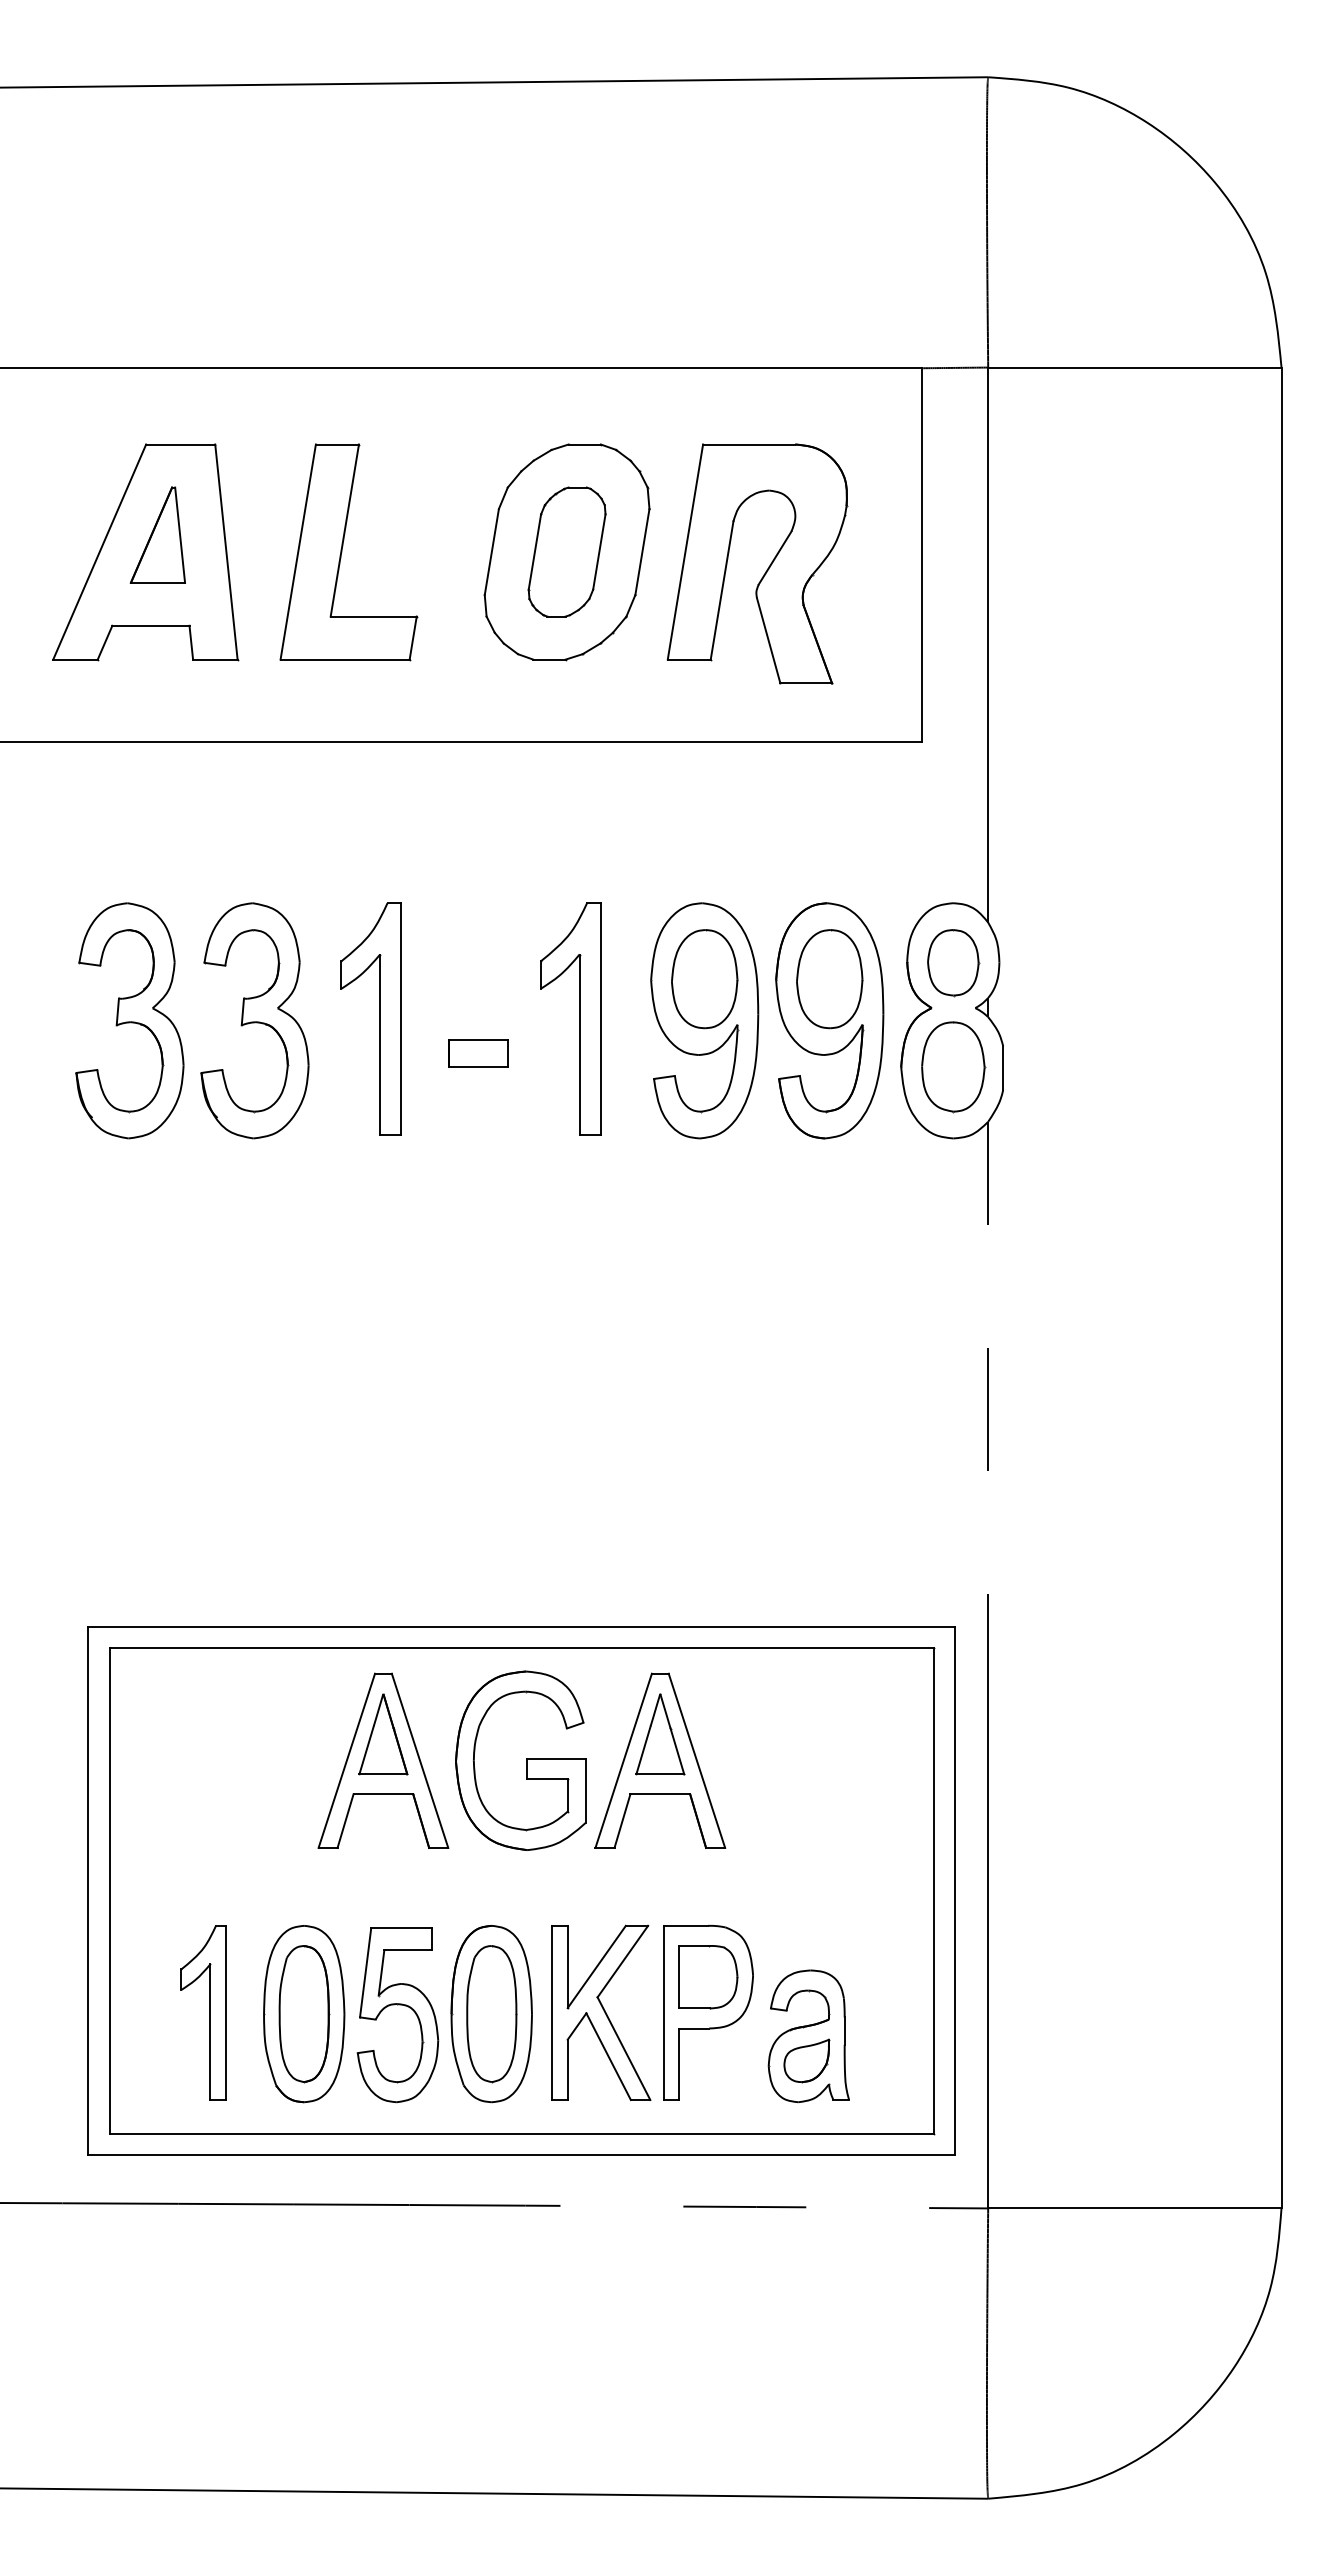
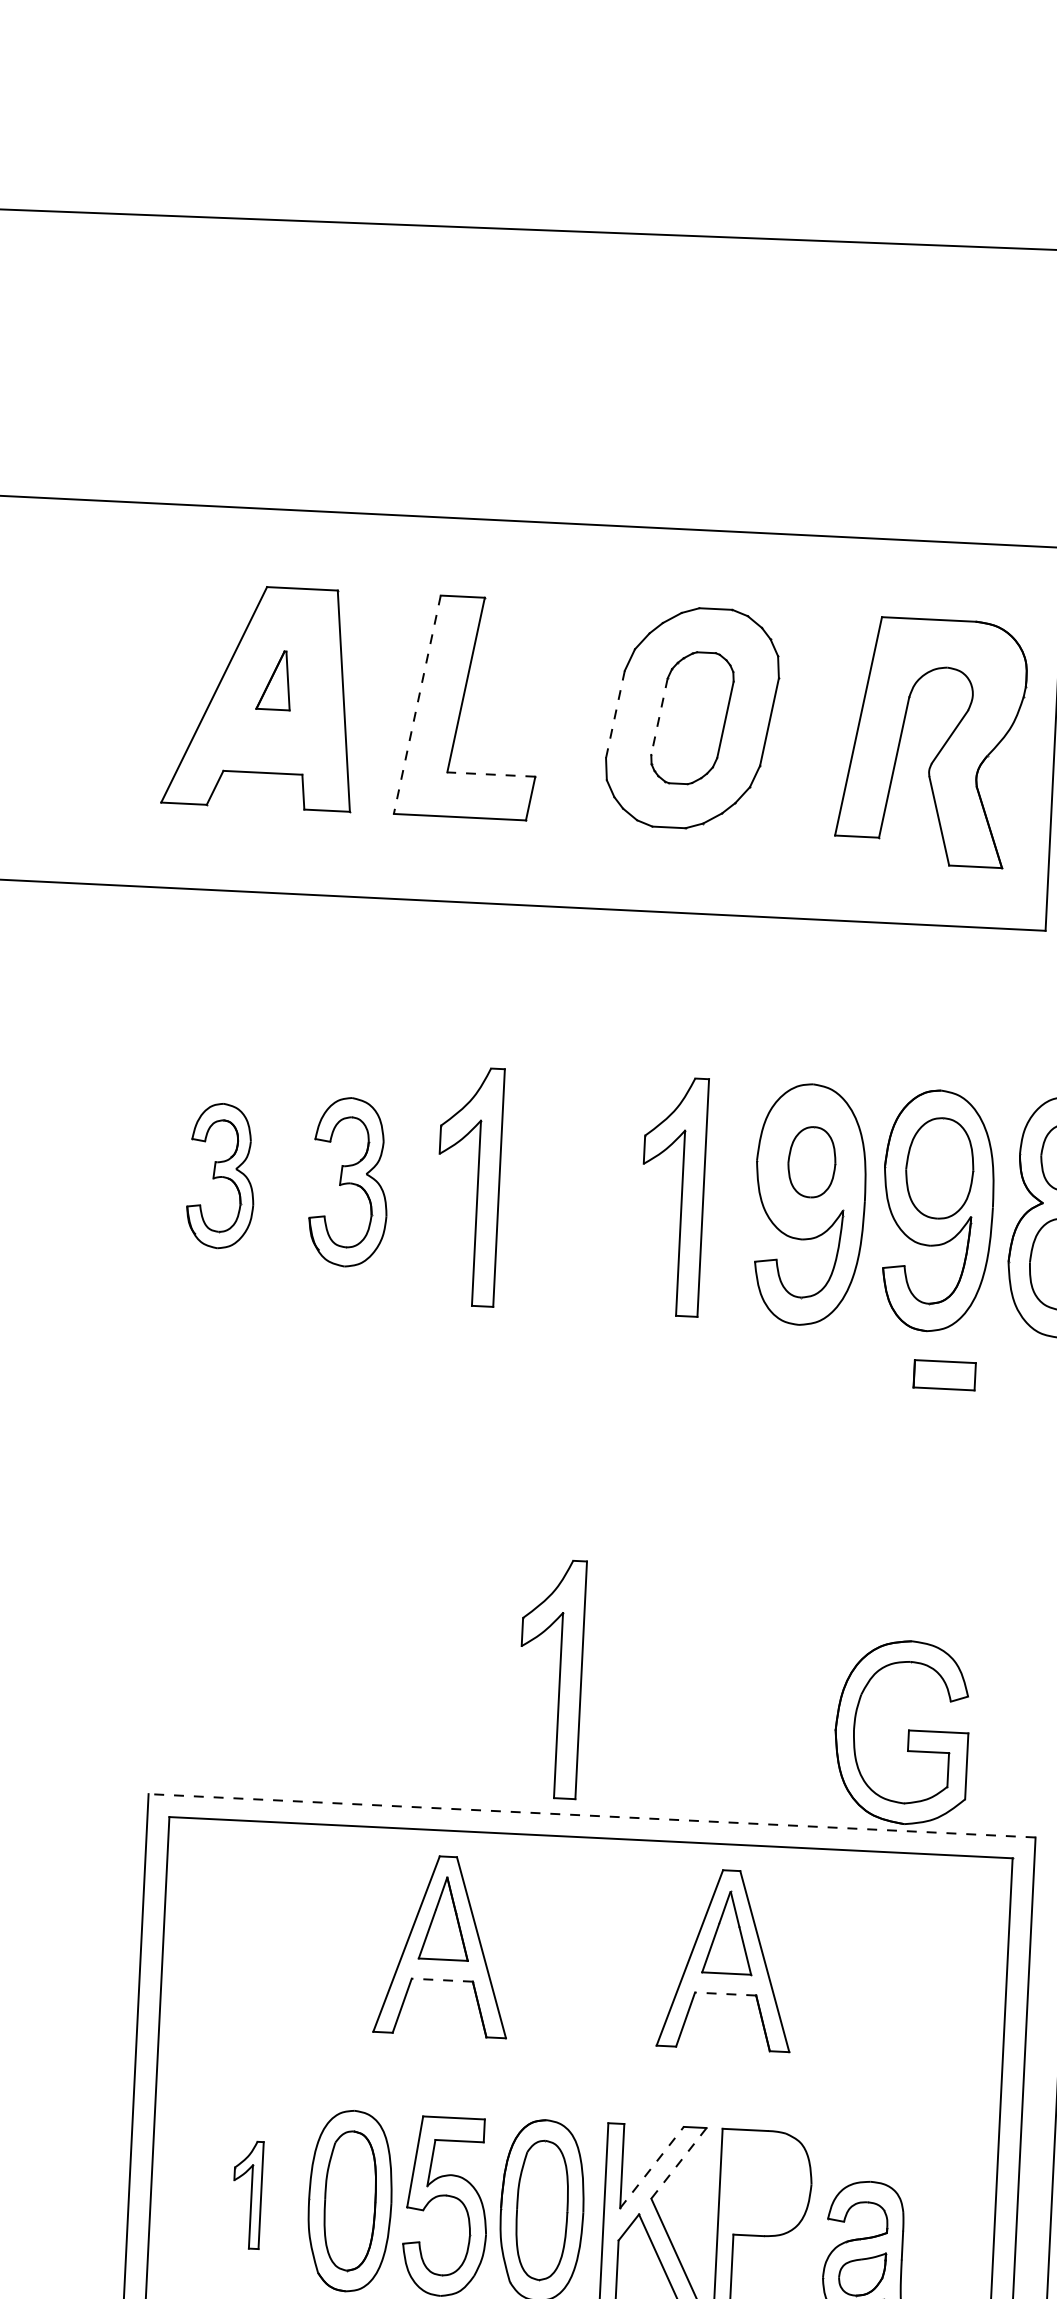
part: (157, 534) -> (274, 679), size x0.6
line: (298, 552) -> (417, 705), solid -> dashed
line: (491, 552) -> (615, 714), solid -> dashed
line: (534, 552) -> (659, 717), solid -> dashed
part: (766, 569) -> (940, 748), moved
line: (373, 616) -> (491, 774), solid -> dashed
part: (704, 979) -> (811, 1162), size x0.7
part: (129, 1020) -> (221, 1175), size x0.6
part: (254, 1020) -> (349, 1181), size x0.7
part: (478, 1053) -> (944, 1375), moved
part: (483, 1494) -> (559, 1678), added
line: (521, 1626) -> (592, 1815), solid -> dashed
part: (520, 1760) -> (901, 1732), moved
line: (383, 1794) -> (442, 1980), solid -> dashed
line: (660, 1794) -> (725, 1994), solid -> dashed
line: (622, 1961) -> (678, 2163), solid -> dashed
line: (597, 1966) -> (652, 2167), solid -> dashed
part: (708, 1977) -> (765, 2183), removed
part: (203, 2012) -> (247, 2194), size x0.6

